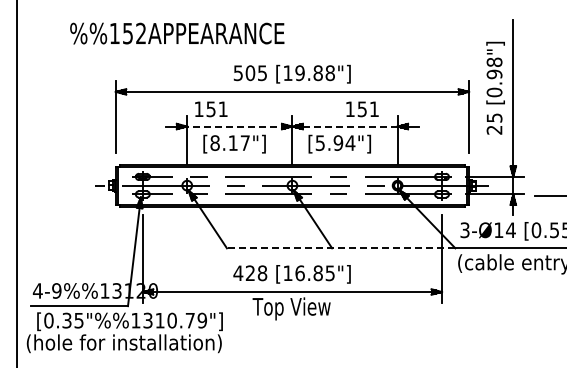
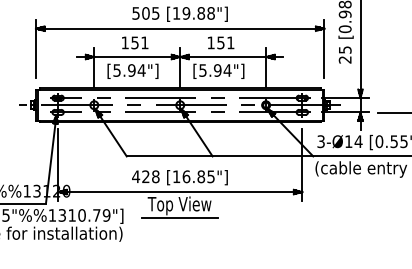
text: (211, 109) -> (135, 43), moved
text: (362, 109) -> (221, 43), moved
line: (291, 126) -> (179, 56), dashed -> solid
text: (230, 142) -> (129, 70), [8.17"] -> [5.94"]
line: (340, 248) -> (219, 156), dashed -> solid
line: (291, 323) -> (179, 217), added

